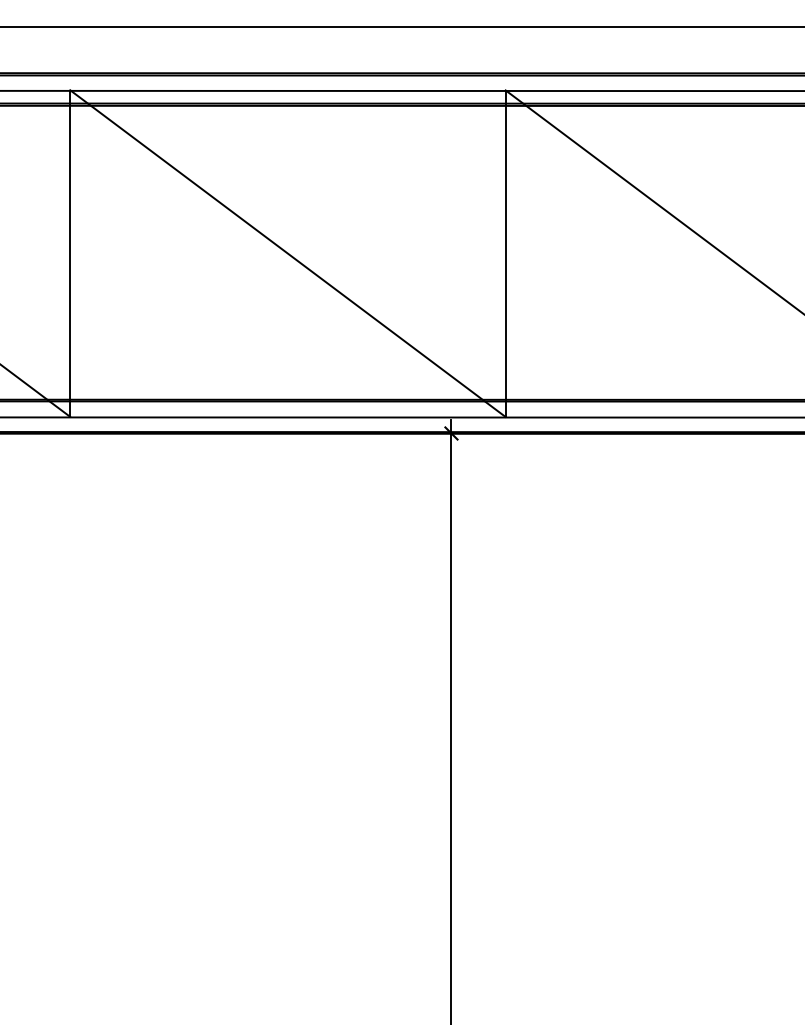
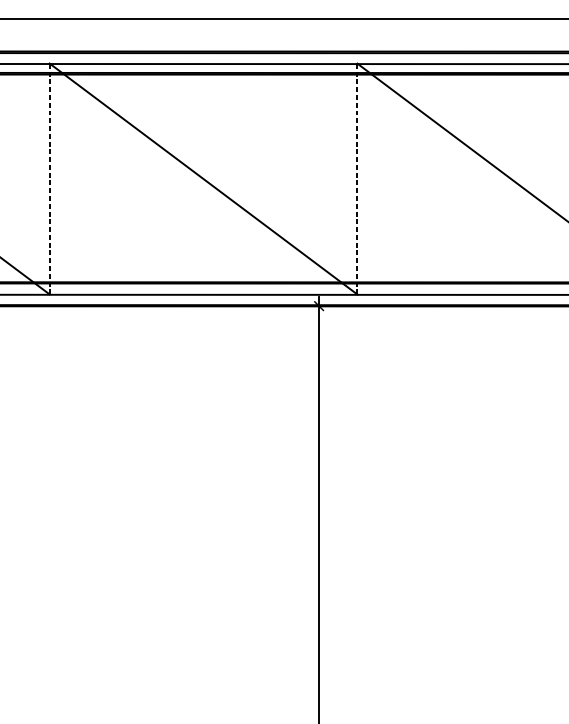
line: (70, 254) -> (49, 179), solid -> dashed
line: (505, 254) -> (357, 179), solid -> dashed

